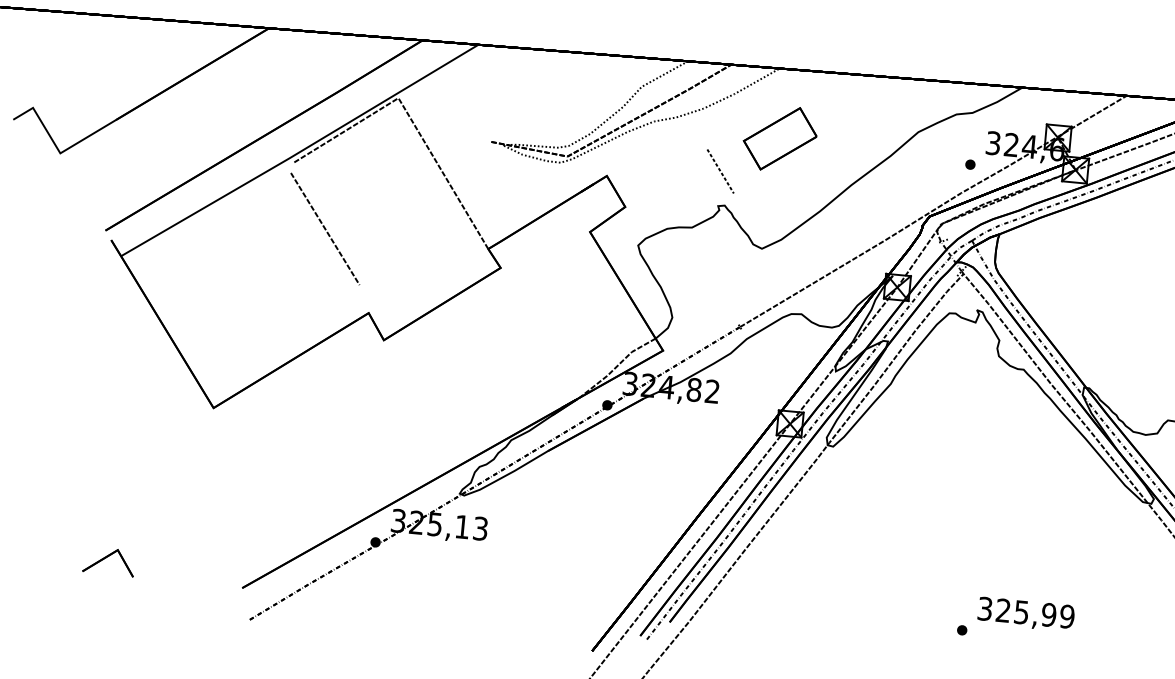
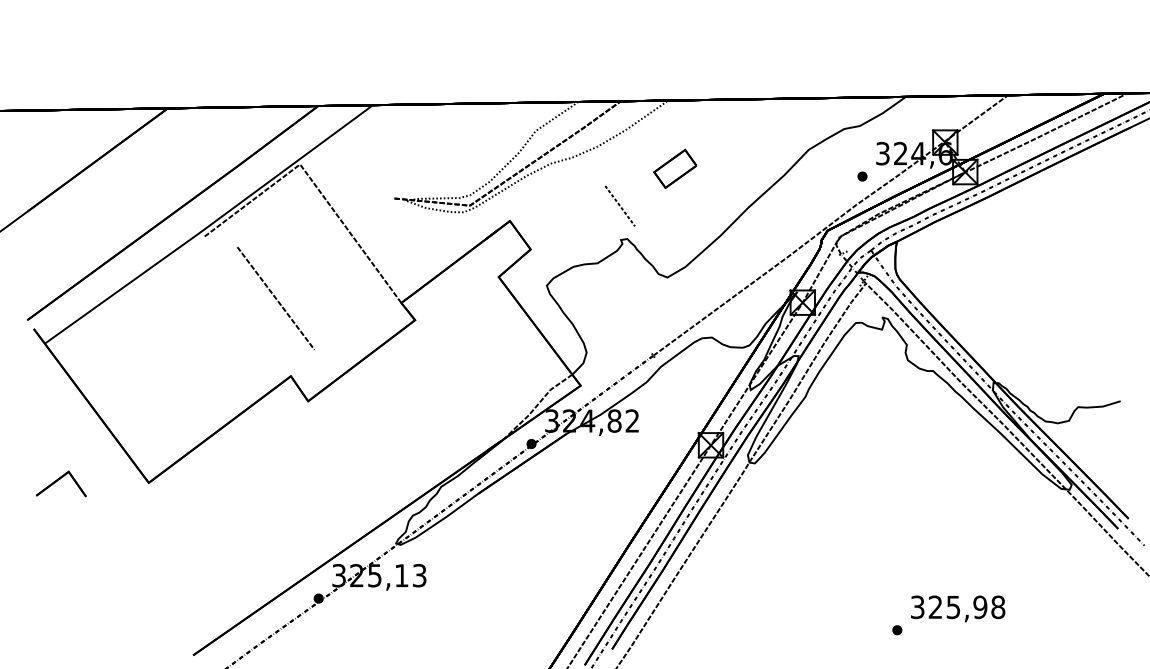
part: (780, 138) -> (675, 168), size x0.6
line: (324, 229) -> (275, 298), moved
part: (108, 561) -> (60, 483), moved
text: (1067, 616) -> (998, 607), 325,99 -> 325,98

